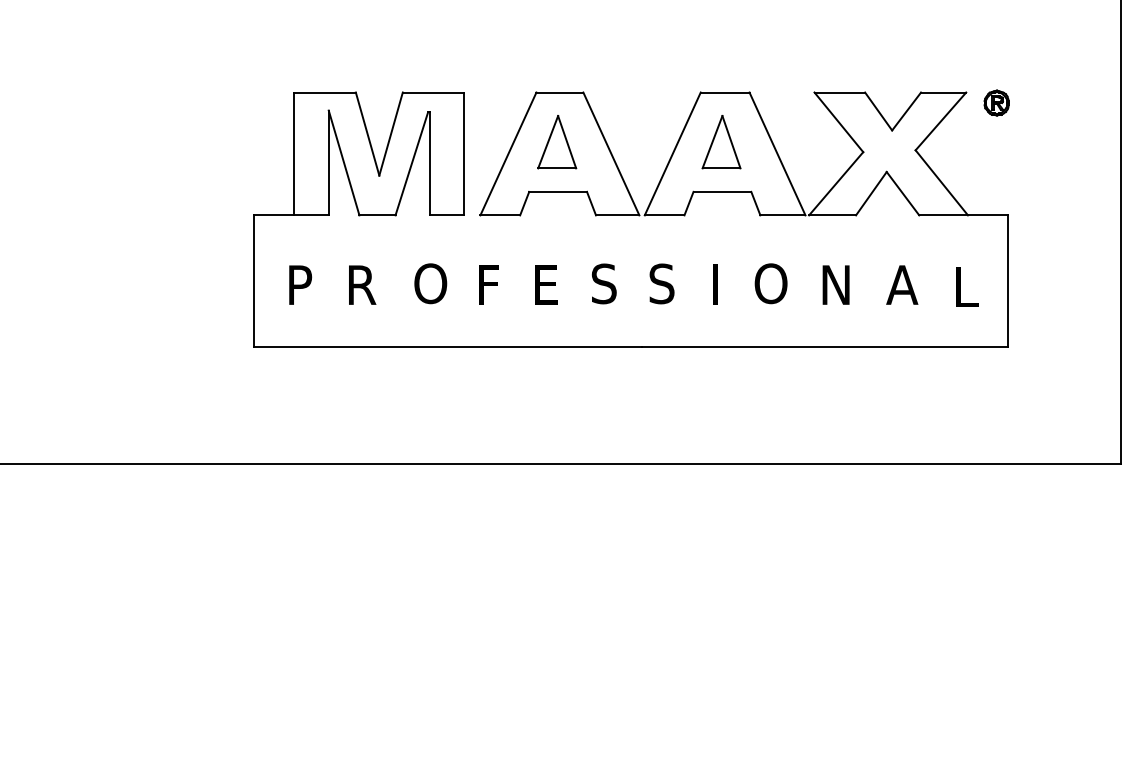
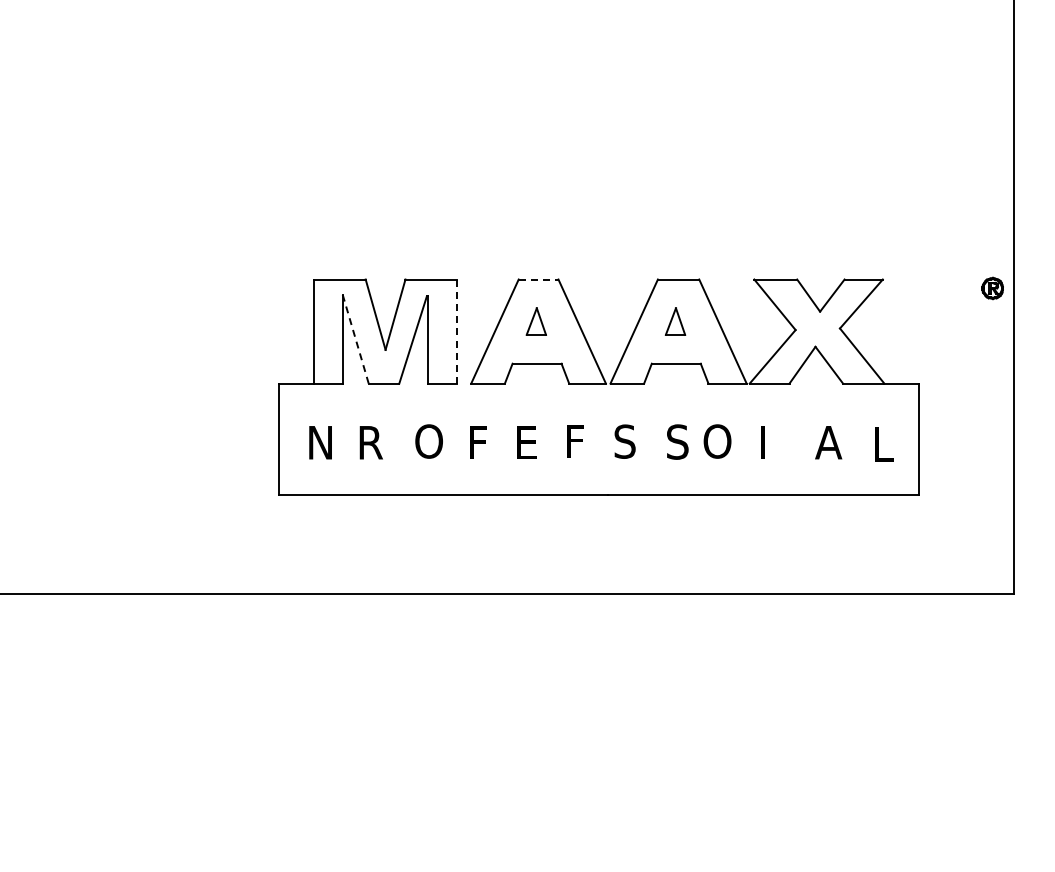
line: (559, 92) -> (538, 279), solid -> dashed
part: (996, 103) -> (992, 288), moved
part: (557, 142) -> (536, 321), size x0.6
part: (721, 142) -> (675, 321), size x0.6
line: (464, 155) -> (457, 332), solid -> dashed
line: (343, 162) -> (355, 338), solid -> dashed
text: (603, 283) -> (575, 441), S -> F
text: (723, 283) -> (677, 441), I -> S
text: (304, 284) -> (322, 442), P -> N
text: (835, 284) -> (772, 442), N -> I

